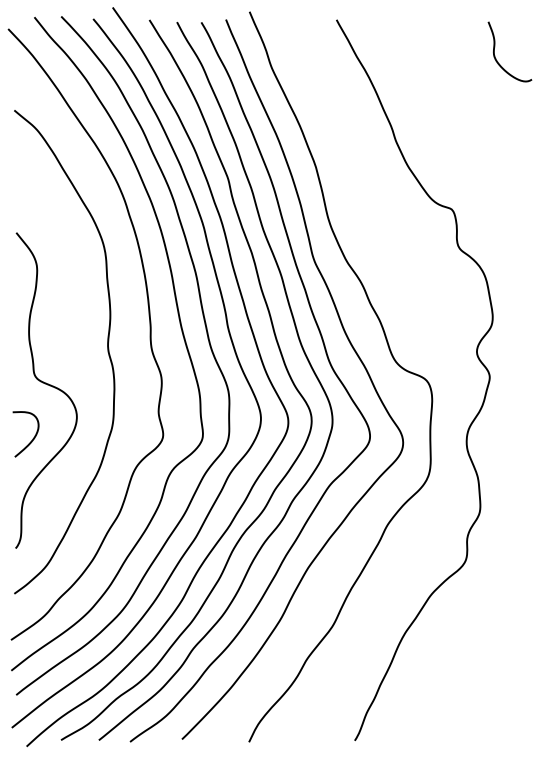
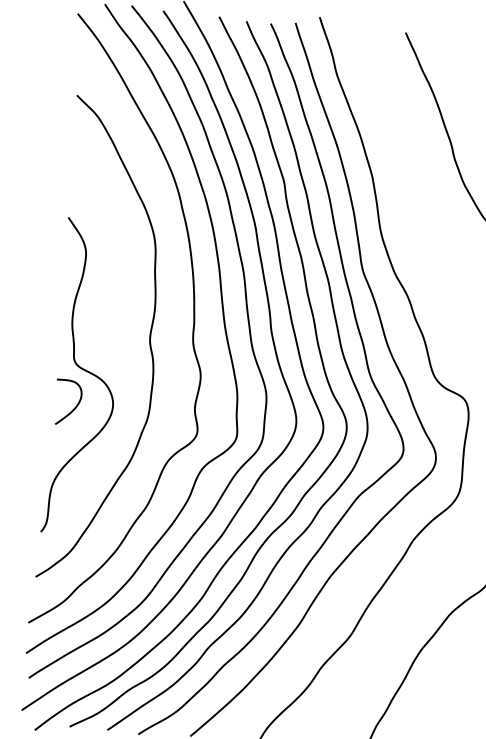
curve: (32, 438) -> (74, 407), moved

